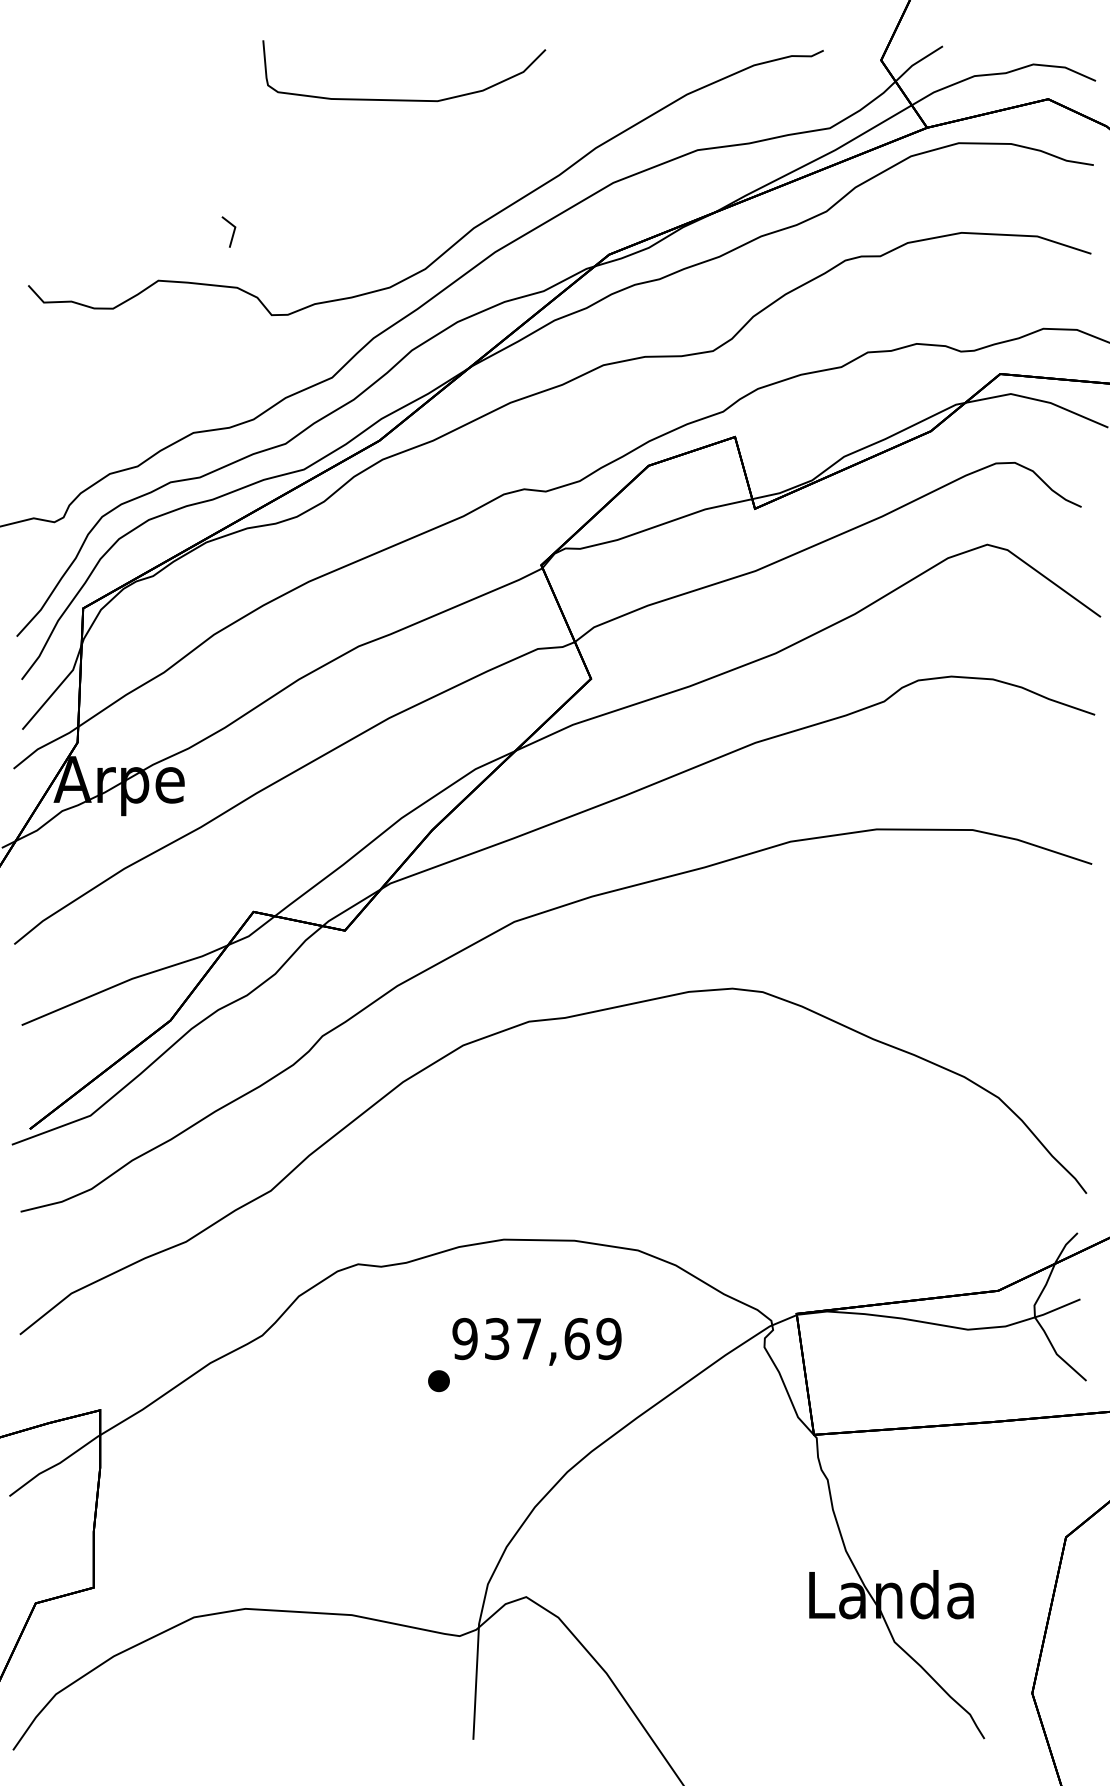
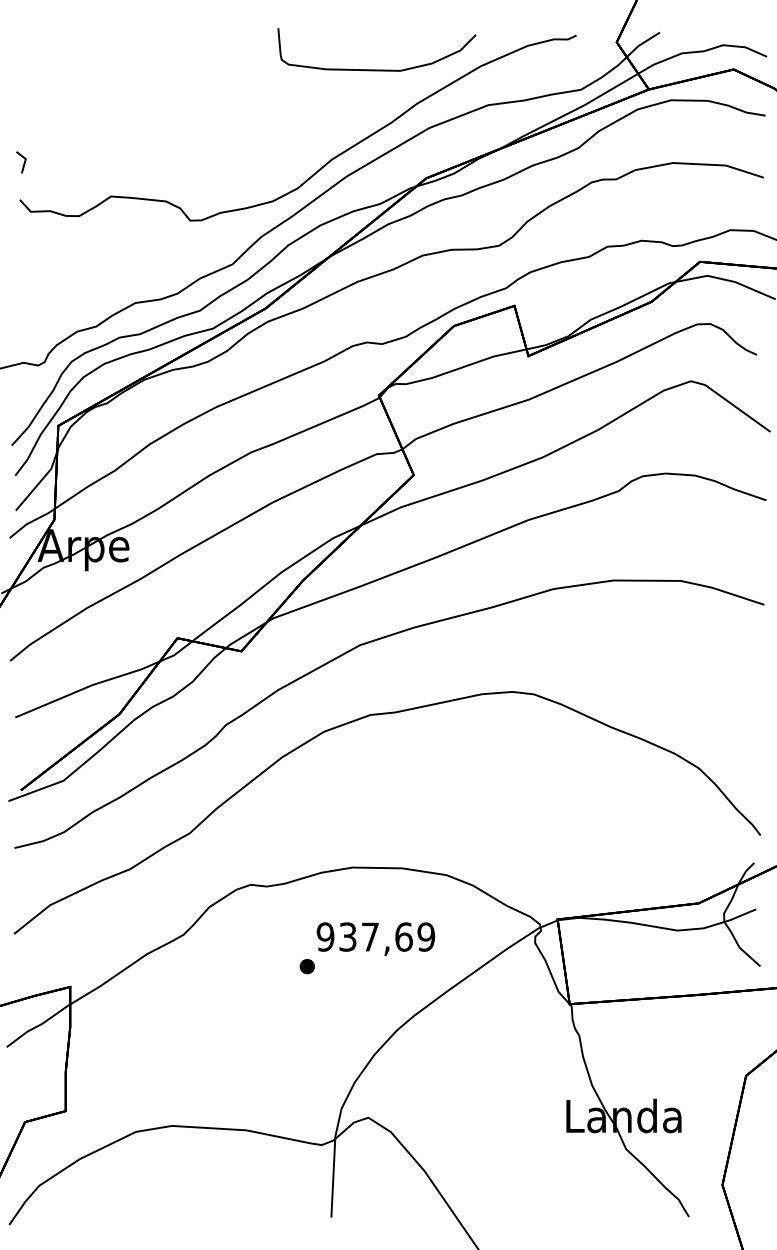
curve: (403, 99) -> (376, 69), moved
line: (232, 233) -> (23, 163), moved

